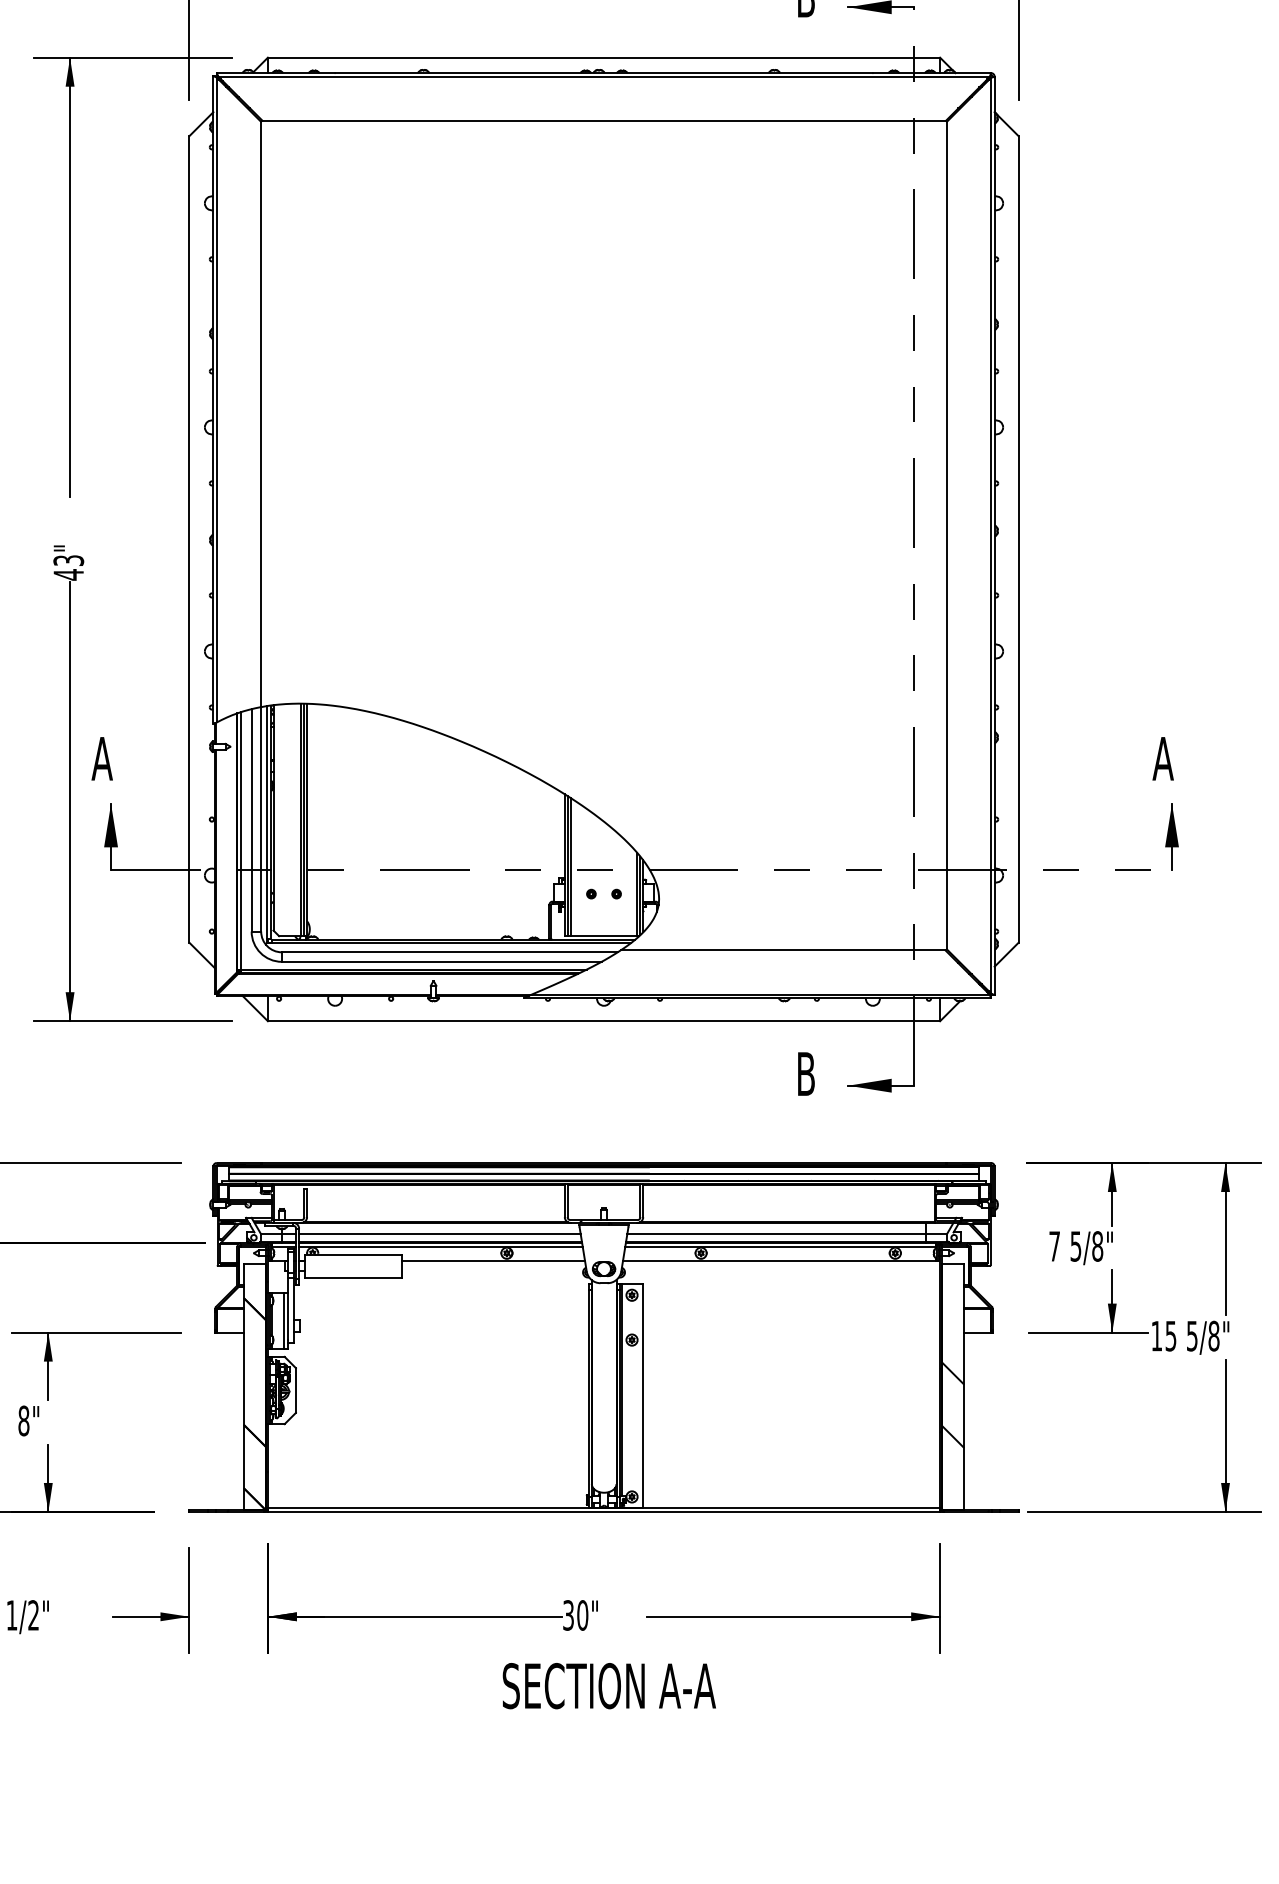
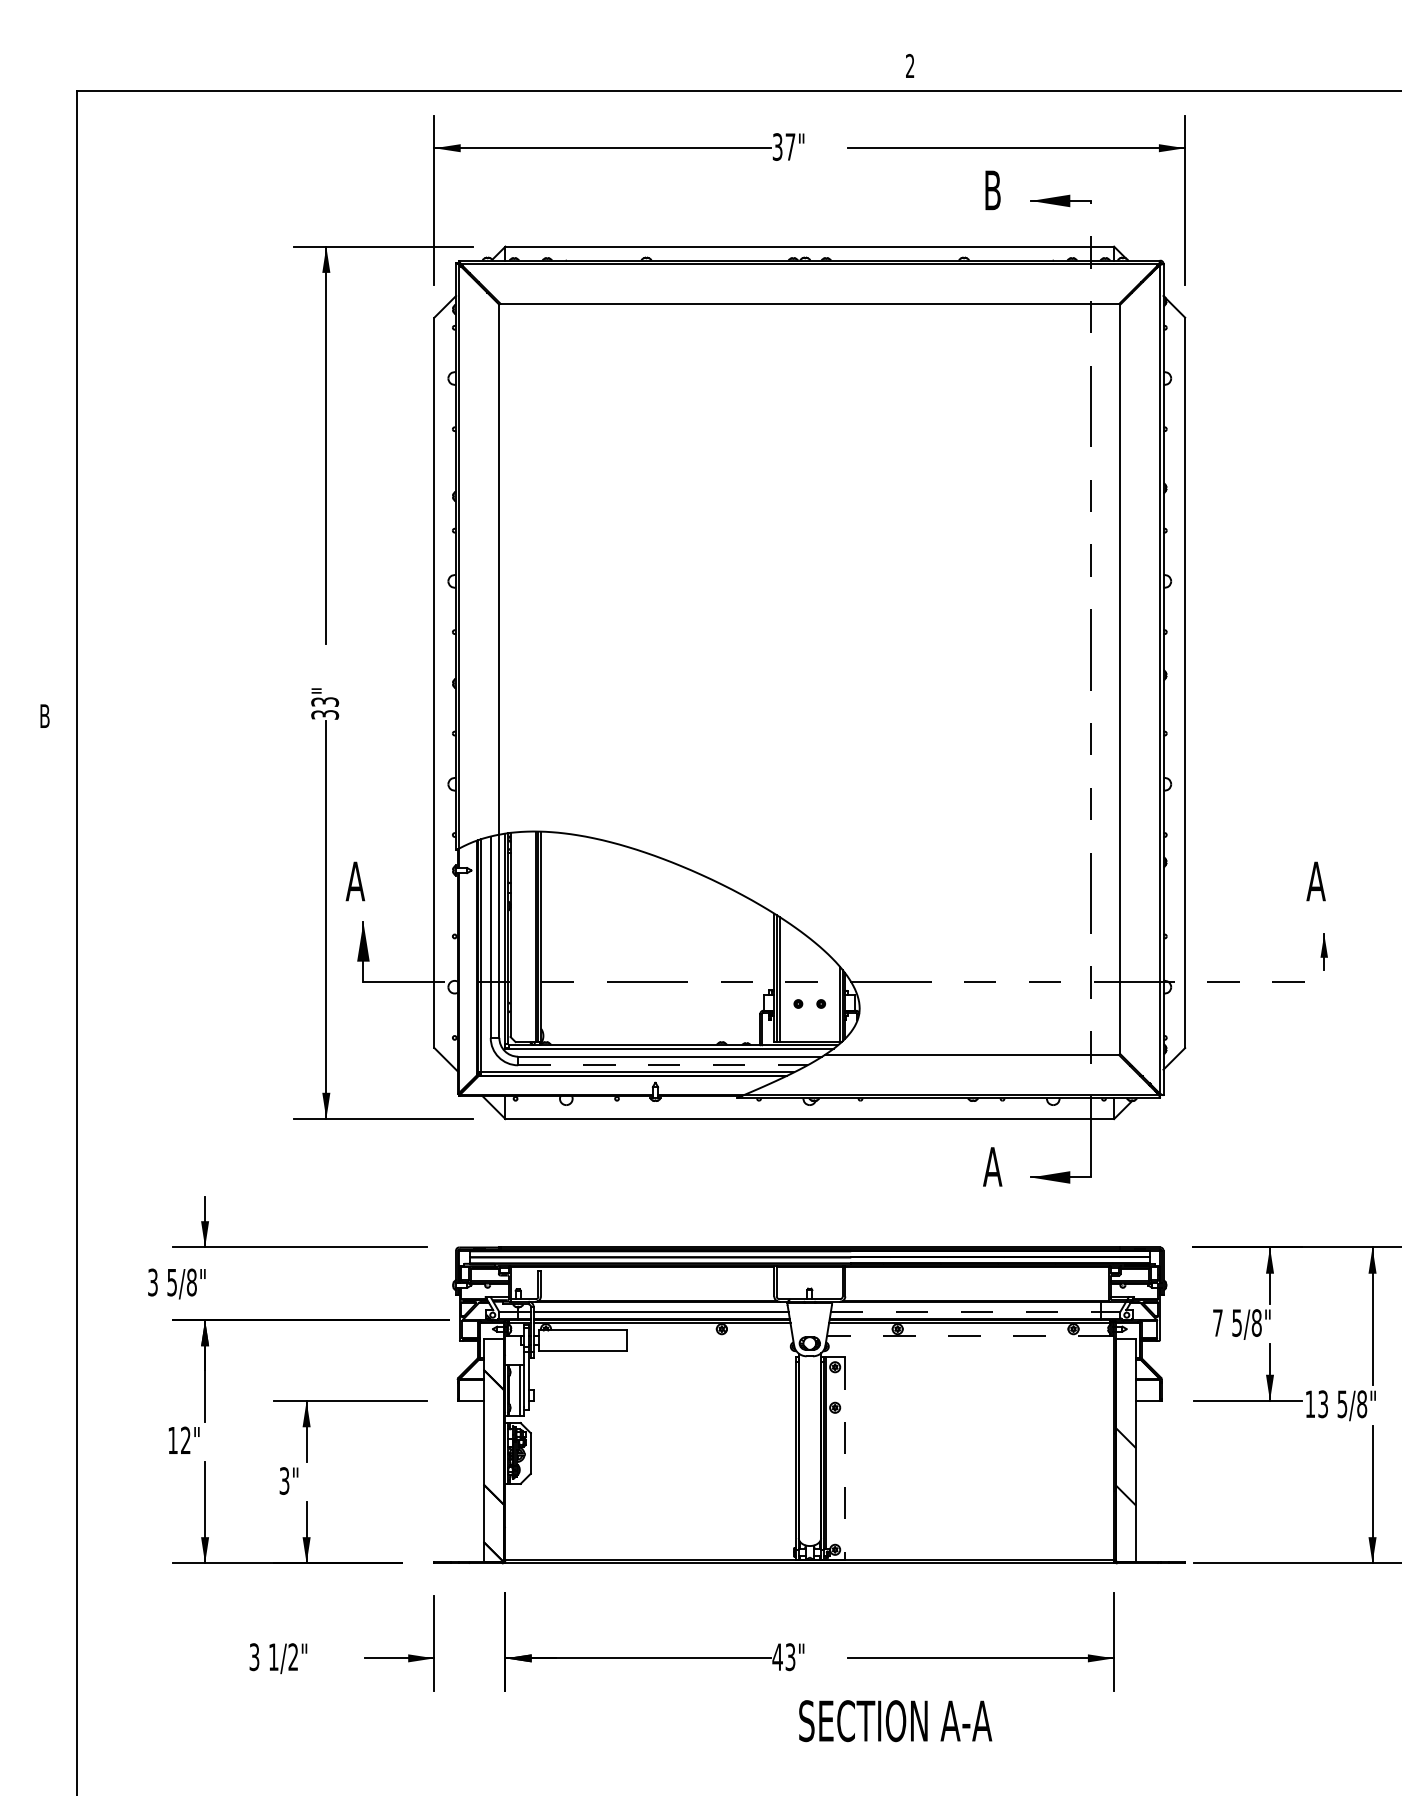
text: (69, 574) -> (325, 714), 43" -> 33"
part: (1172, 836) -> (1324, 951), size x0.6
line: (441, 962) -> (662, 1065), solid -> dashed
text: (805, 1073) -> (992, 1166), B -> A
line: (777, 1234) -> (966, 1312), solid -> dashed
line: (493, 1261) -> (709, 1336), removed
line: (779, 1261) -> (968, 1336), solid -> dashed
text: (1170, 1335) -> (1322, 1403), 15 -> 13
line: (643, 1397) -> (845, 1459), solid -> dashed
text: (23, 1420) -> (284, 1480), 8" -> 3"
text: (574, 1615) -> (783, 1657), 30" -> 43"
text: (609, 1686) -> (895, 1721), moved

